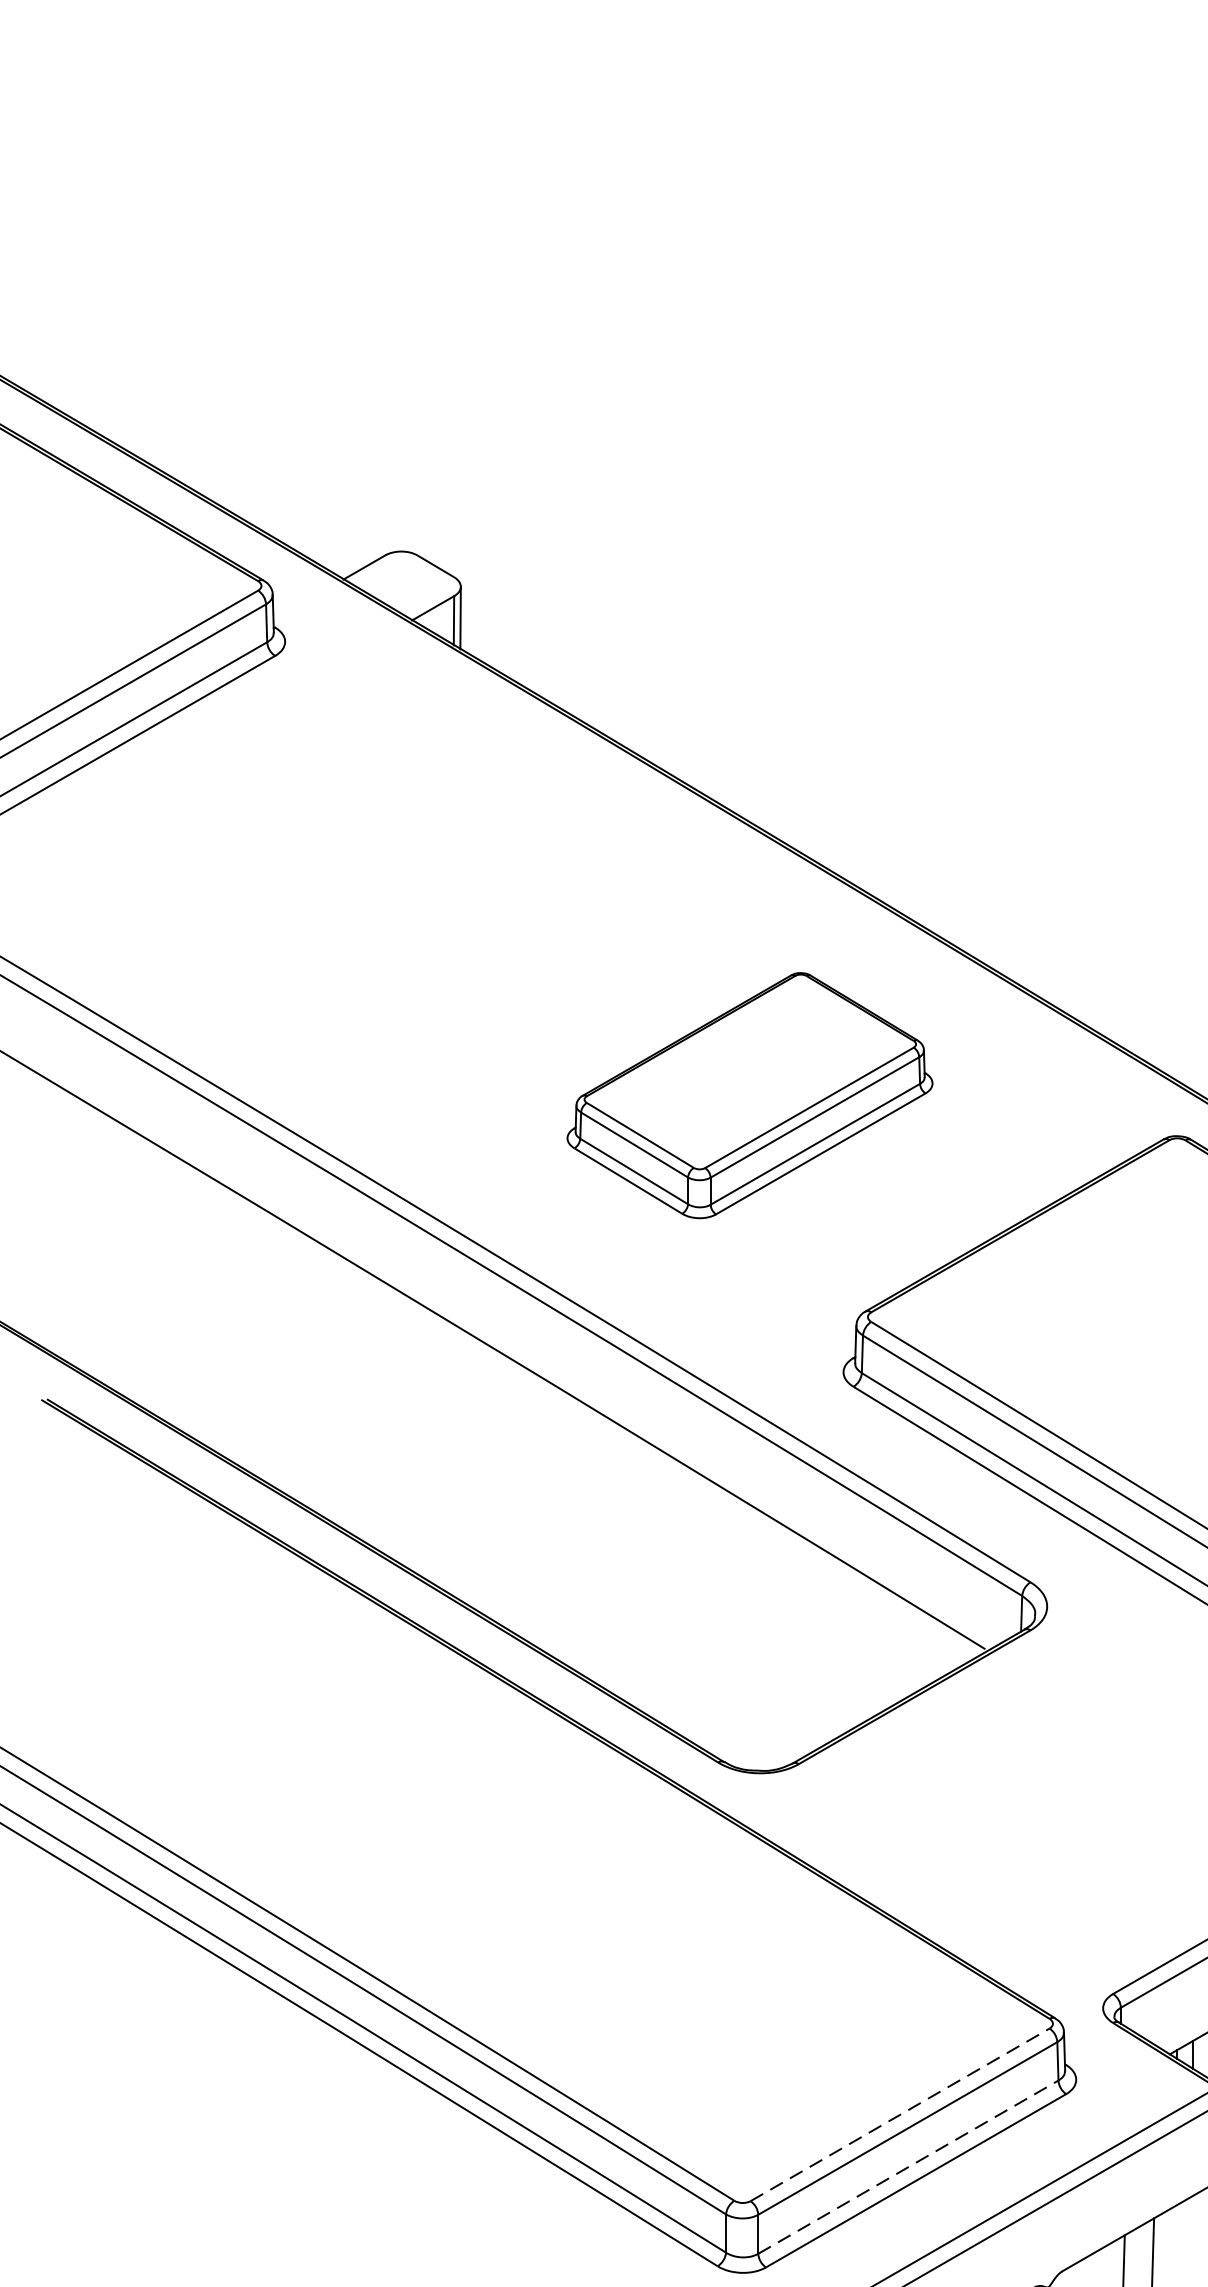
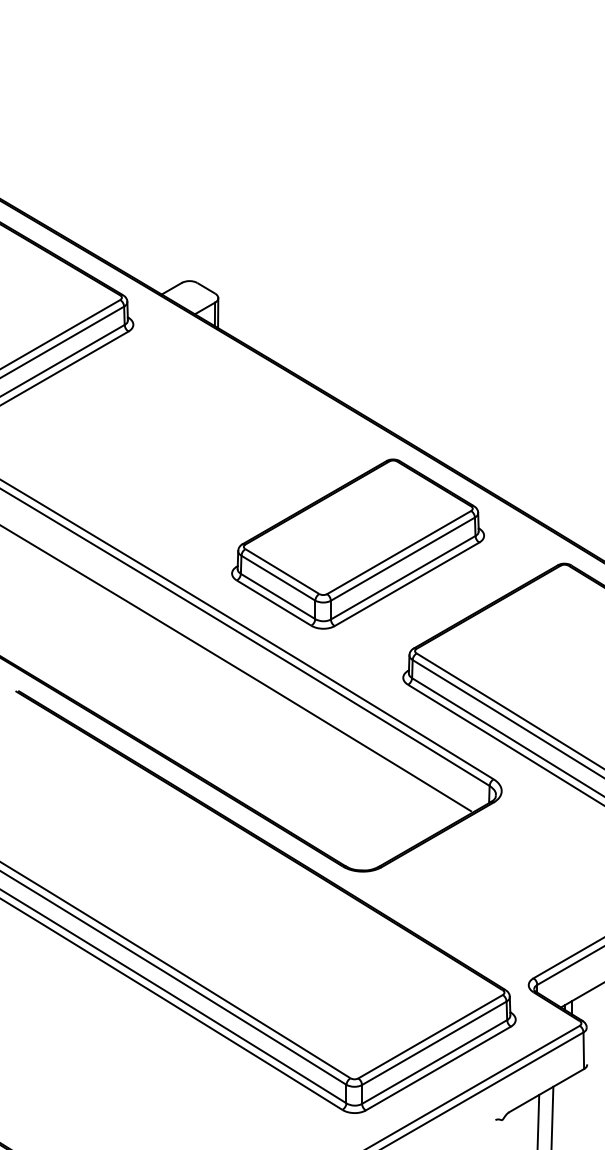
part: (748, 1094) -> (357, 543), size x1.43
line: (901, 2114) -> (431, 1036), dashed -> solid
line: (908, 2168) -> (434, 1062), dashed -> solid

